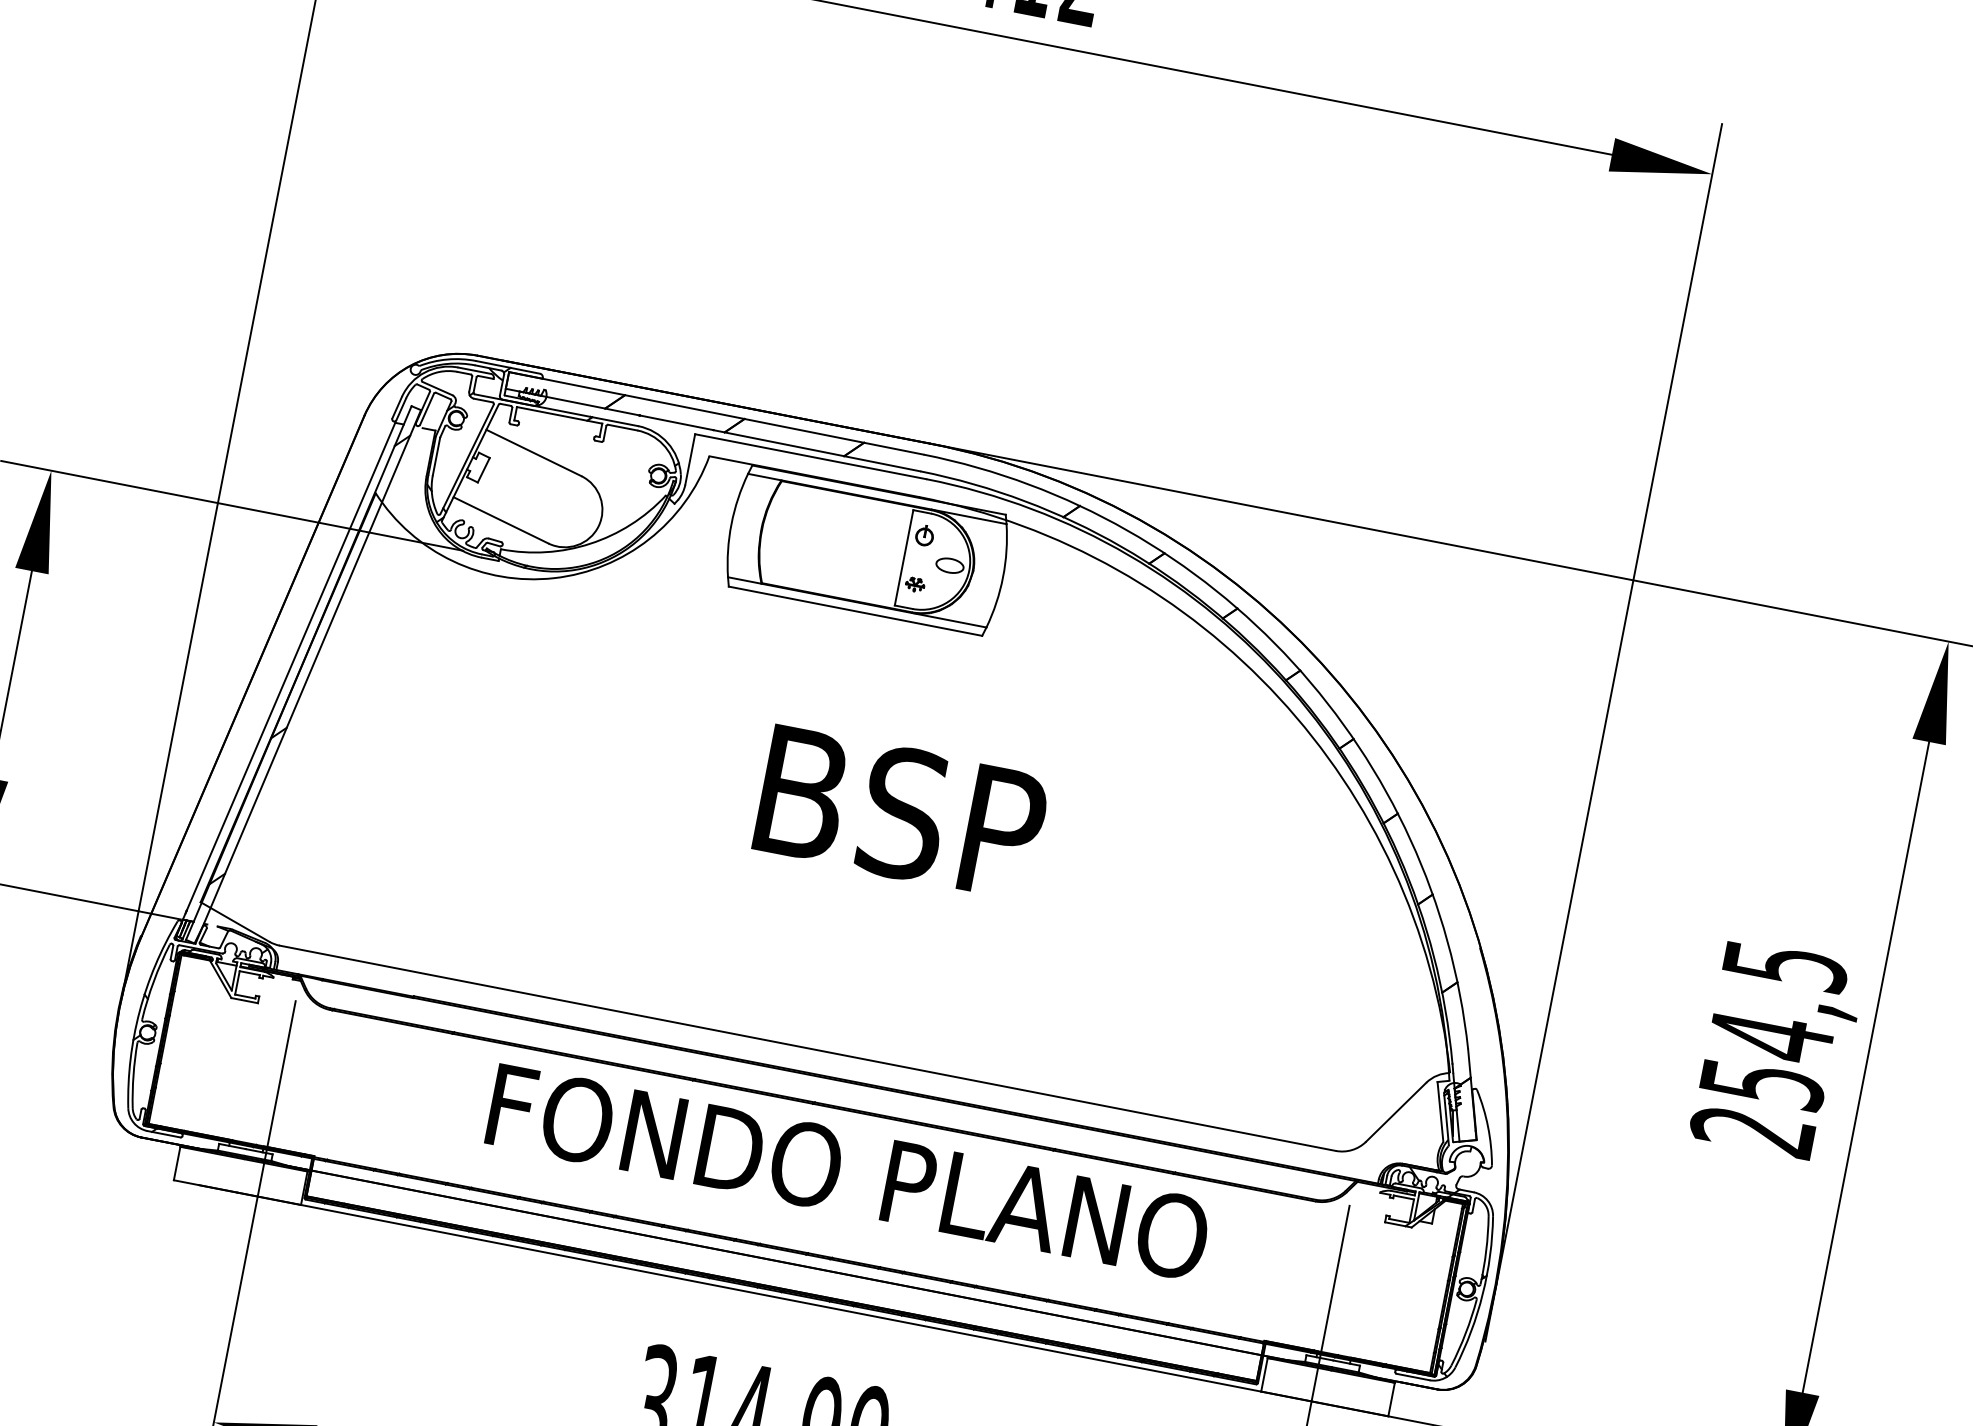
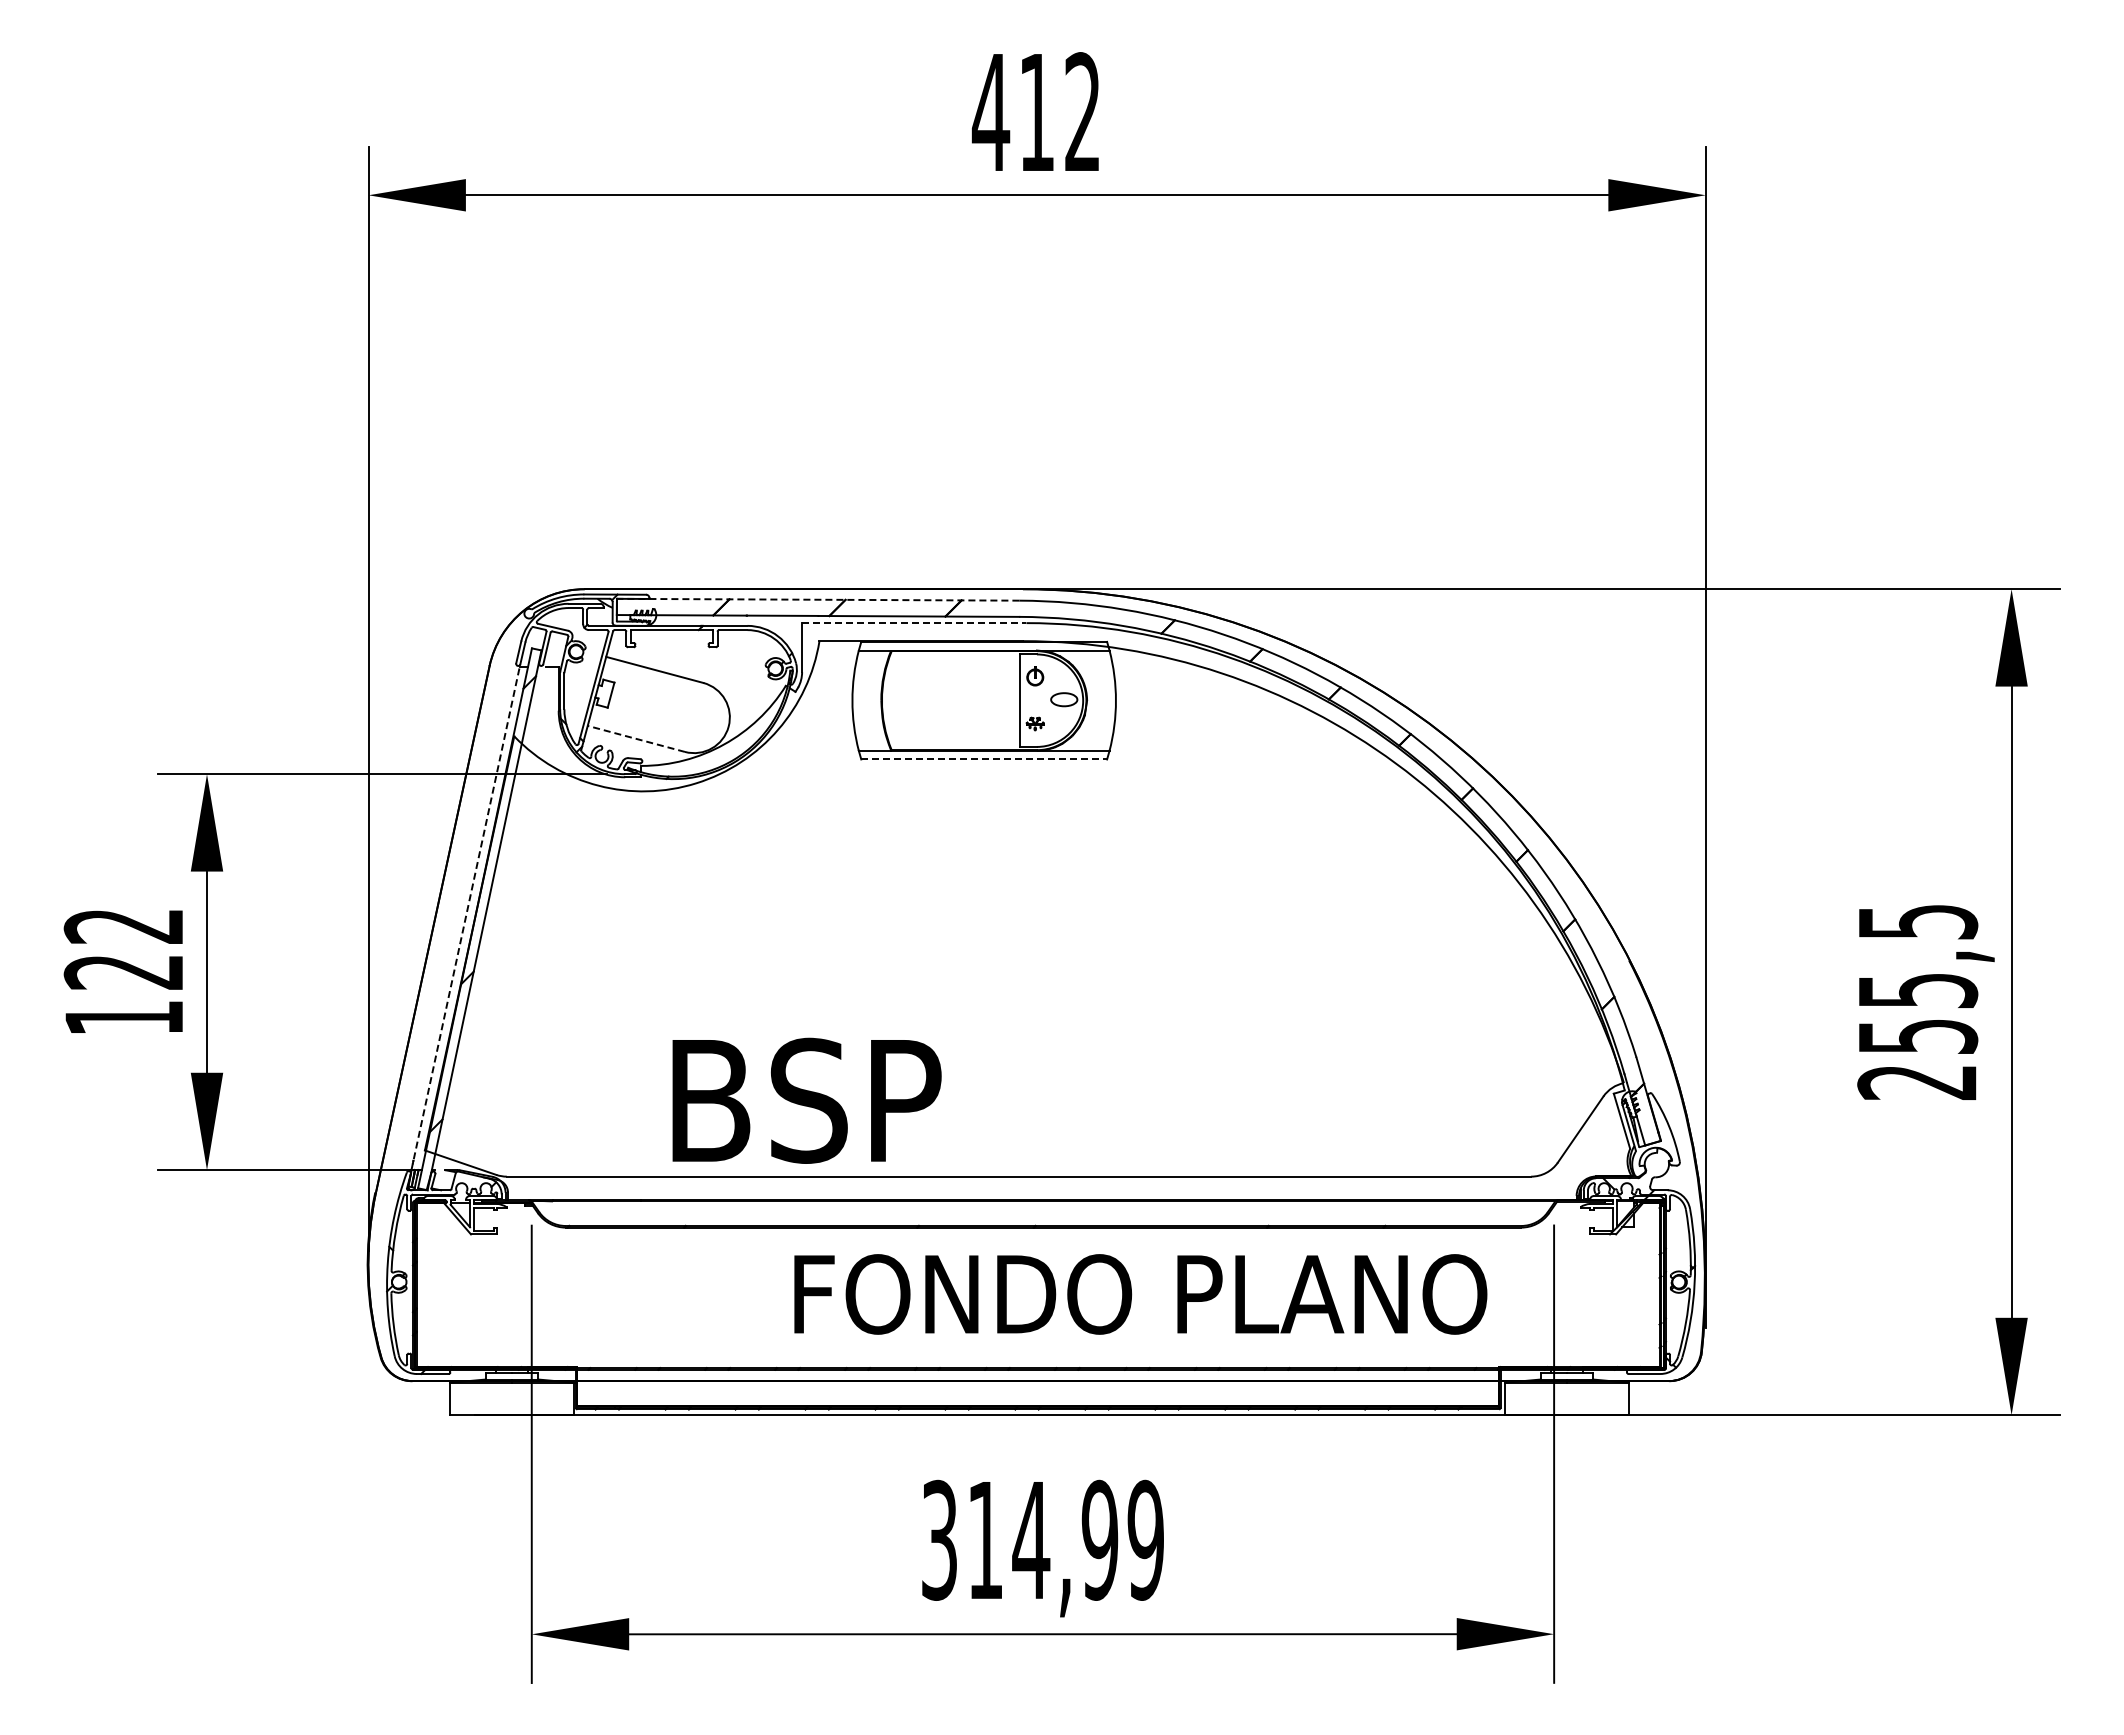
line: (715, 412) -> (817, 599), solid -> dashed
line: (810, 457) -> (914, 623), solid -> dashed
line: (500, 519) -> (635, 738), solid -> dashed
line: (855, 611) -> (984, 759), solid -> dashed
line: (289, 670) -> (465, 917), solid -> dashed
text: (901, 812) -> (806, 1100), moved
text: (1772, 1036) -> (1918, 990), 254,5 -> 255,5
text: (848, 1172) -> (1140, 1294), moved

